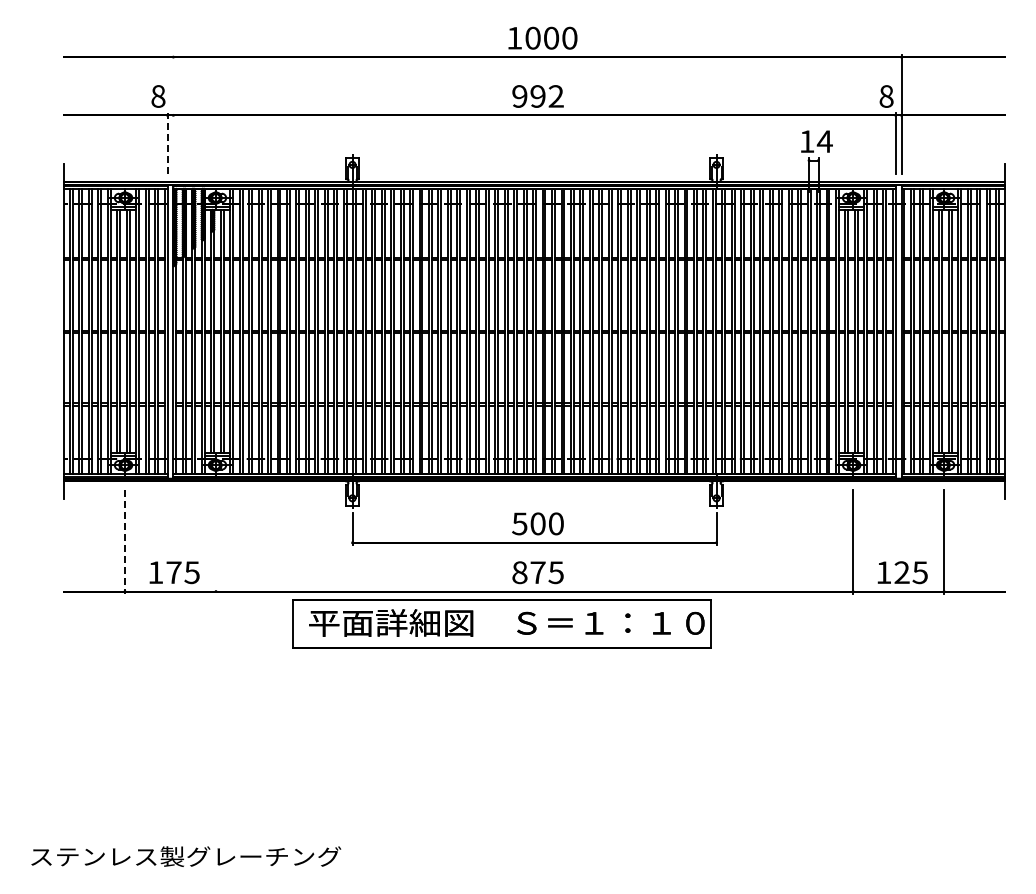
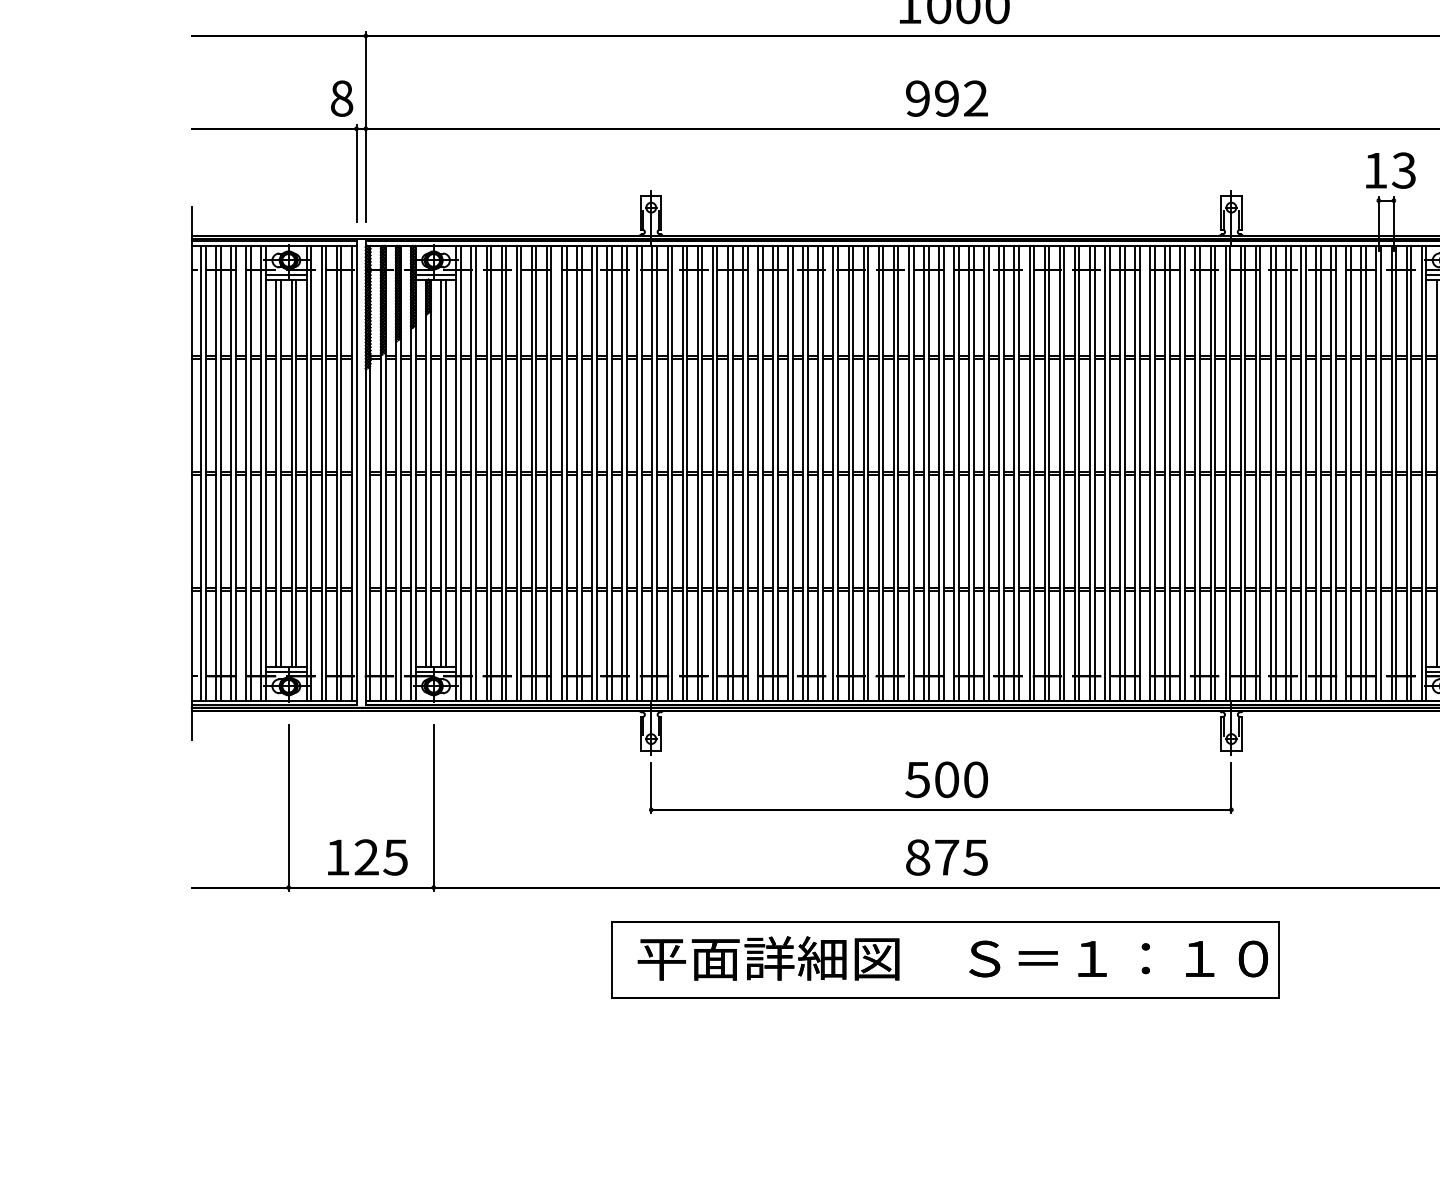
line: (173, 113) -> (365, 125), added
text: (824, 141) -> (1403, 170), 14 -> 13
line: (167, 142) -> (356, 171), dashed -> solid
line: (216, 541) -> (434, 807), added
line: (124, 542) -> (287, 809), dashed -> solid
text: (173, 572) -> (365, 857), 175 -> 125
part: (501, 623) -> (944, 959), moved

